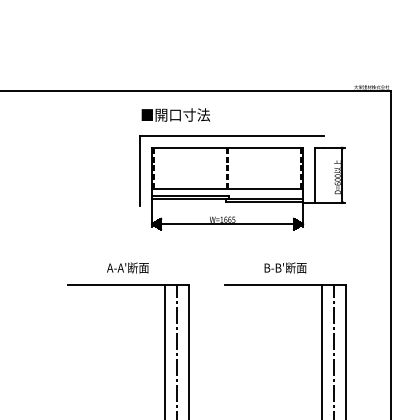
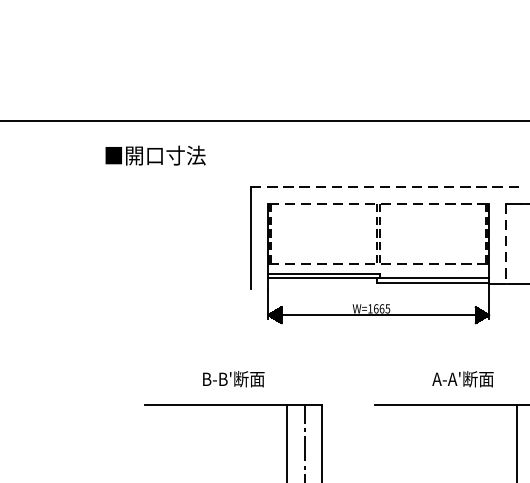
text: (175, 114) -> (154, 154), moved
line: (232, 136) -> (385, 186), solid -> dashed
line: (228, 148) -> (380, 204), solid -> dashed
line: (314, 175) -> (505, 244), solid -> dashed
line: (228, 188) -> (380, 263), solid -> dashed
text: (128, 267) -> (233, 378), A-A'断面 -> B-B'断面
text: (285, 267) -> (463, 378), B-B'断面 -> A-A'断面

